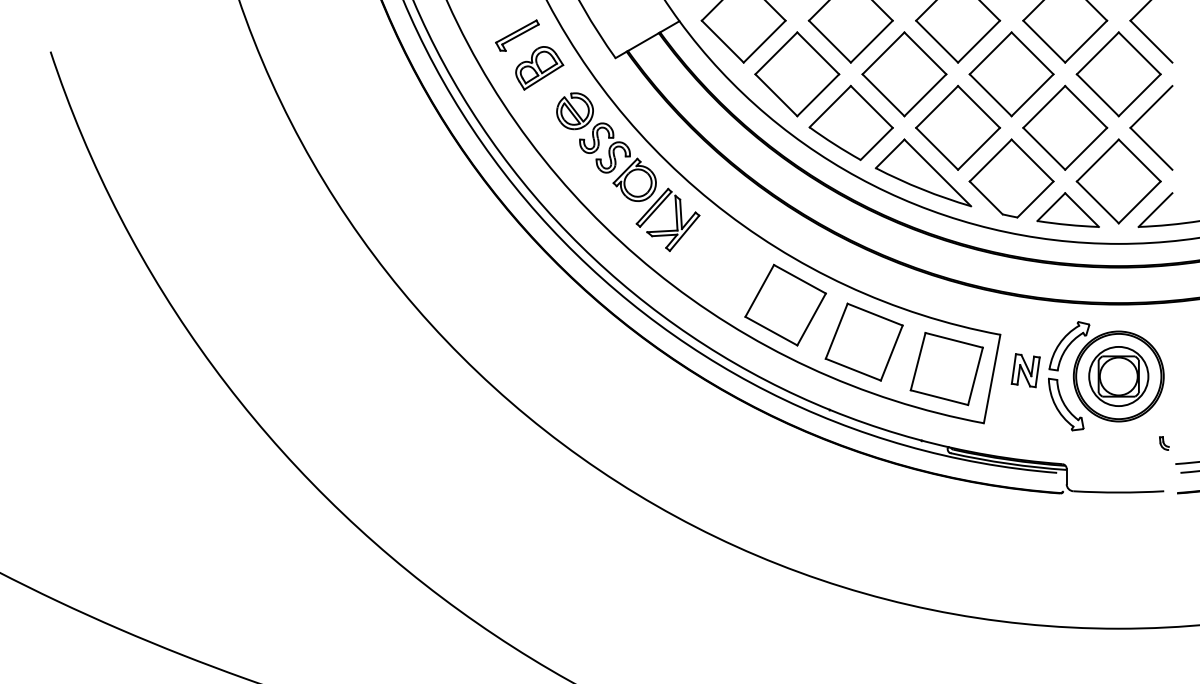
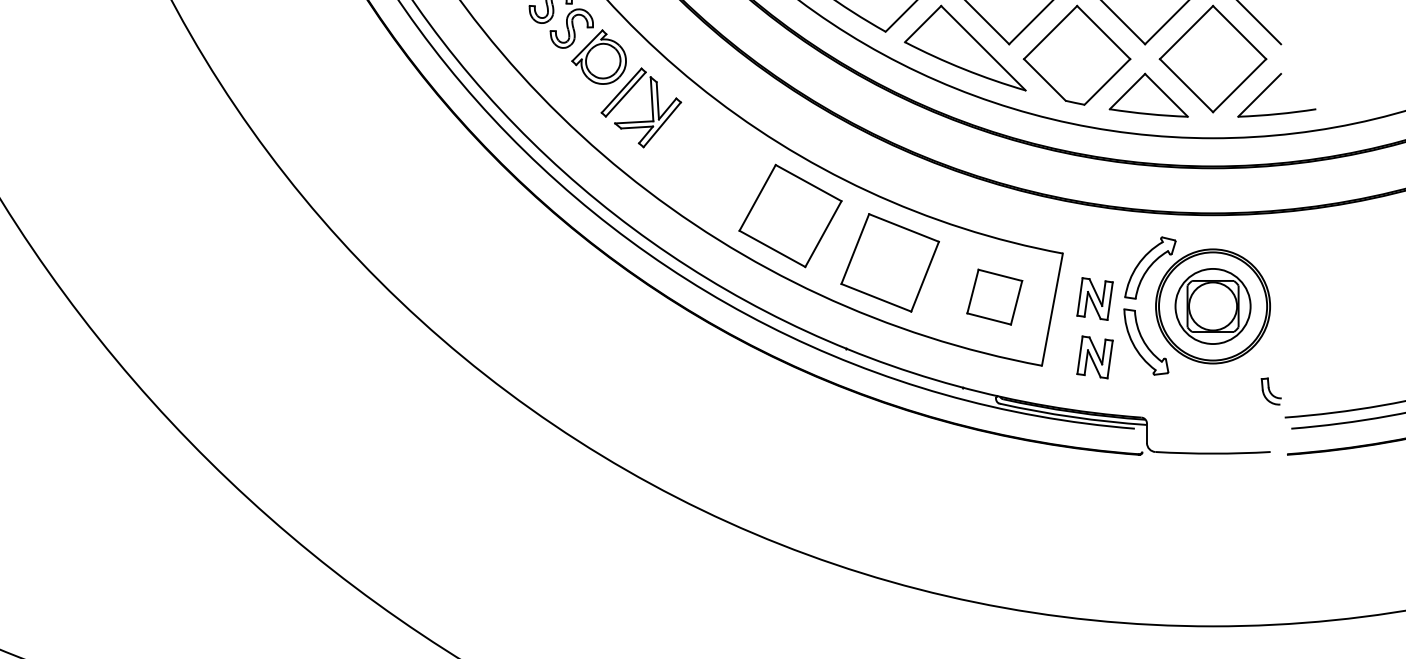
part: (946, 369) -> (994, 297), size x0.6
part: (1025, 416) -> (1094, 357), added
part: (1164, 443) -> (1271, 391), size x1.6

